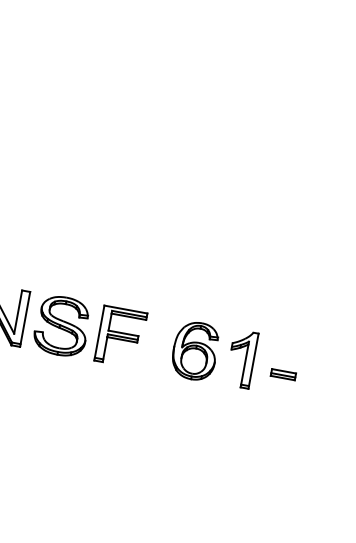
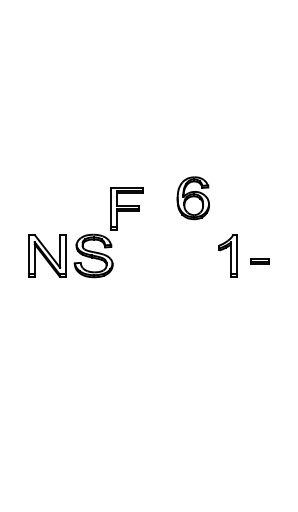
part: (120, 336) -> (126, 208), moved
part: (193, 351) -> (192, 198), moved

